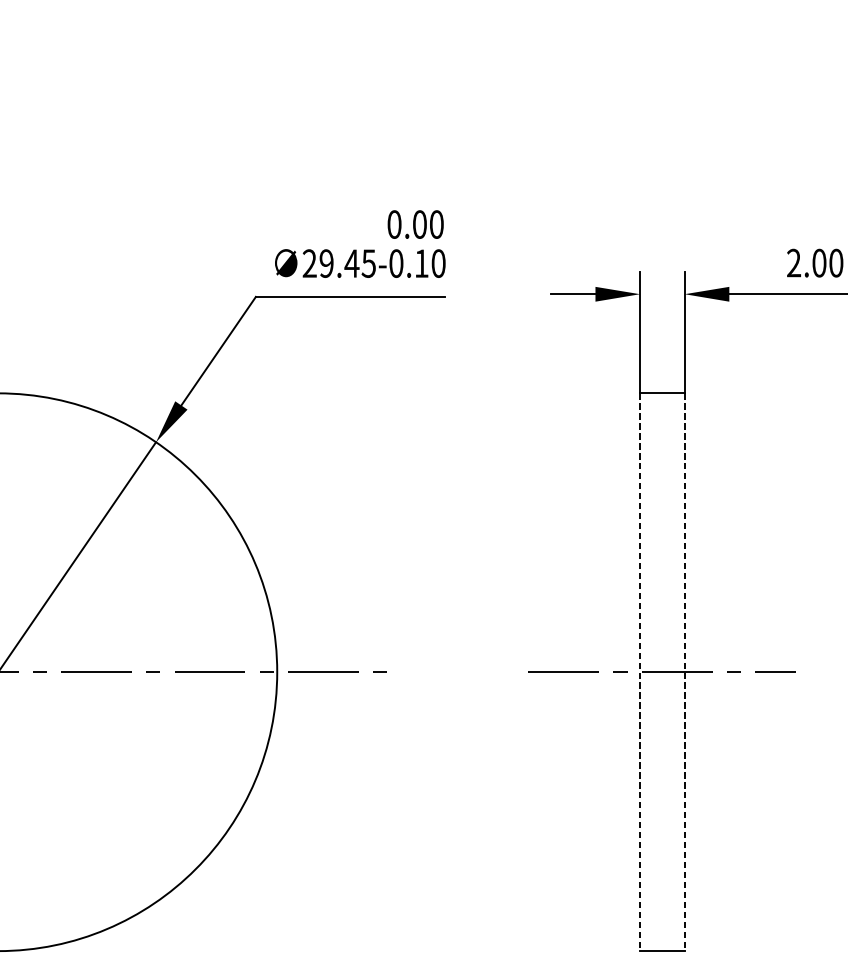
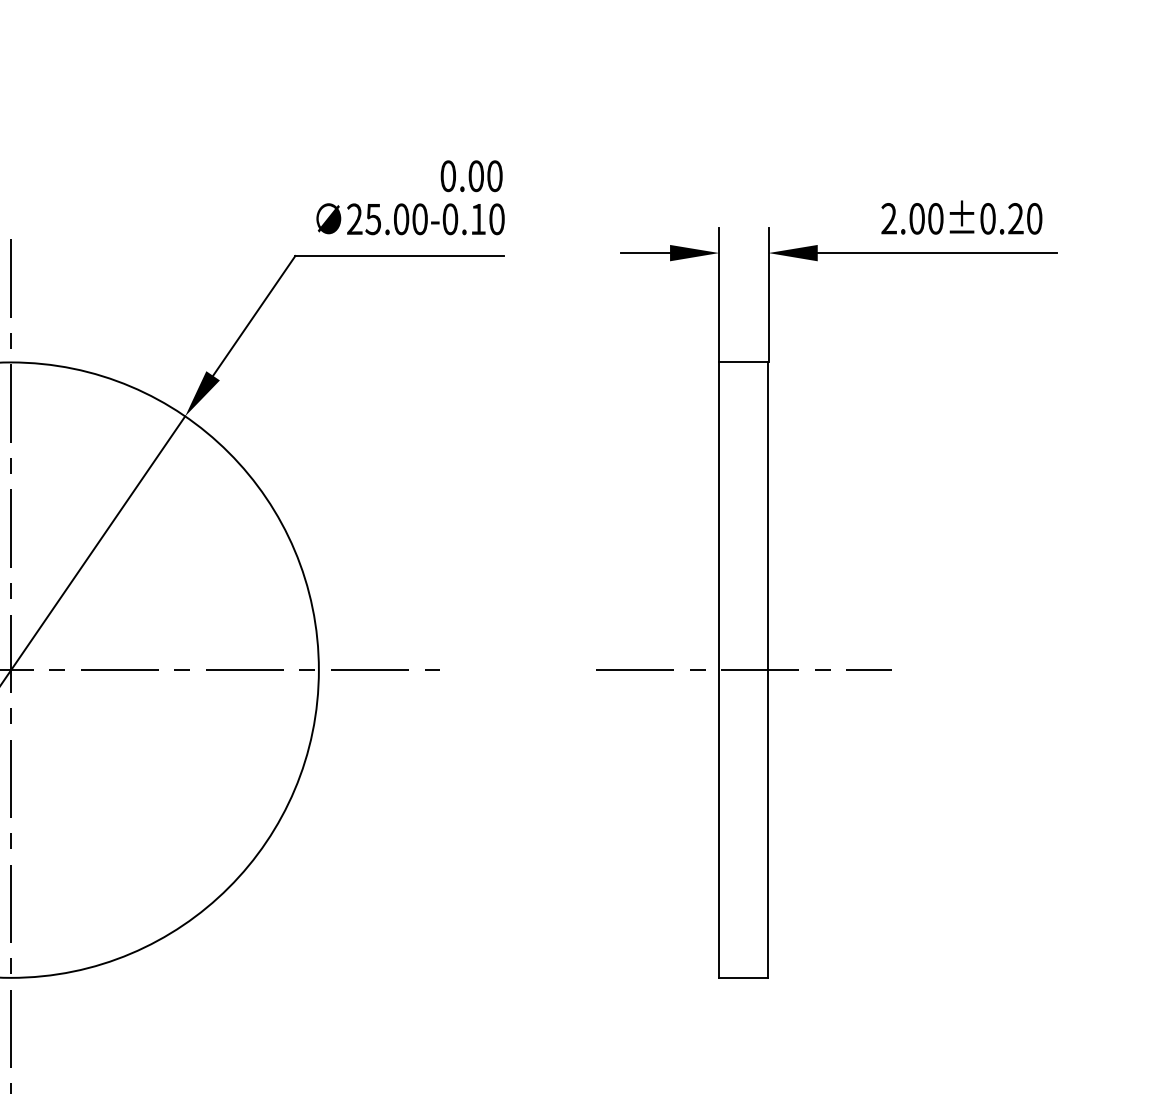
text: (347, 263) -> (396, 219), 29.45 -> 25.00
line: (640, 672) -> (719, 670), dashed -> solid
line: (684, 672) -> (768, 670), dashed -> solid

